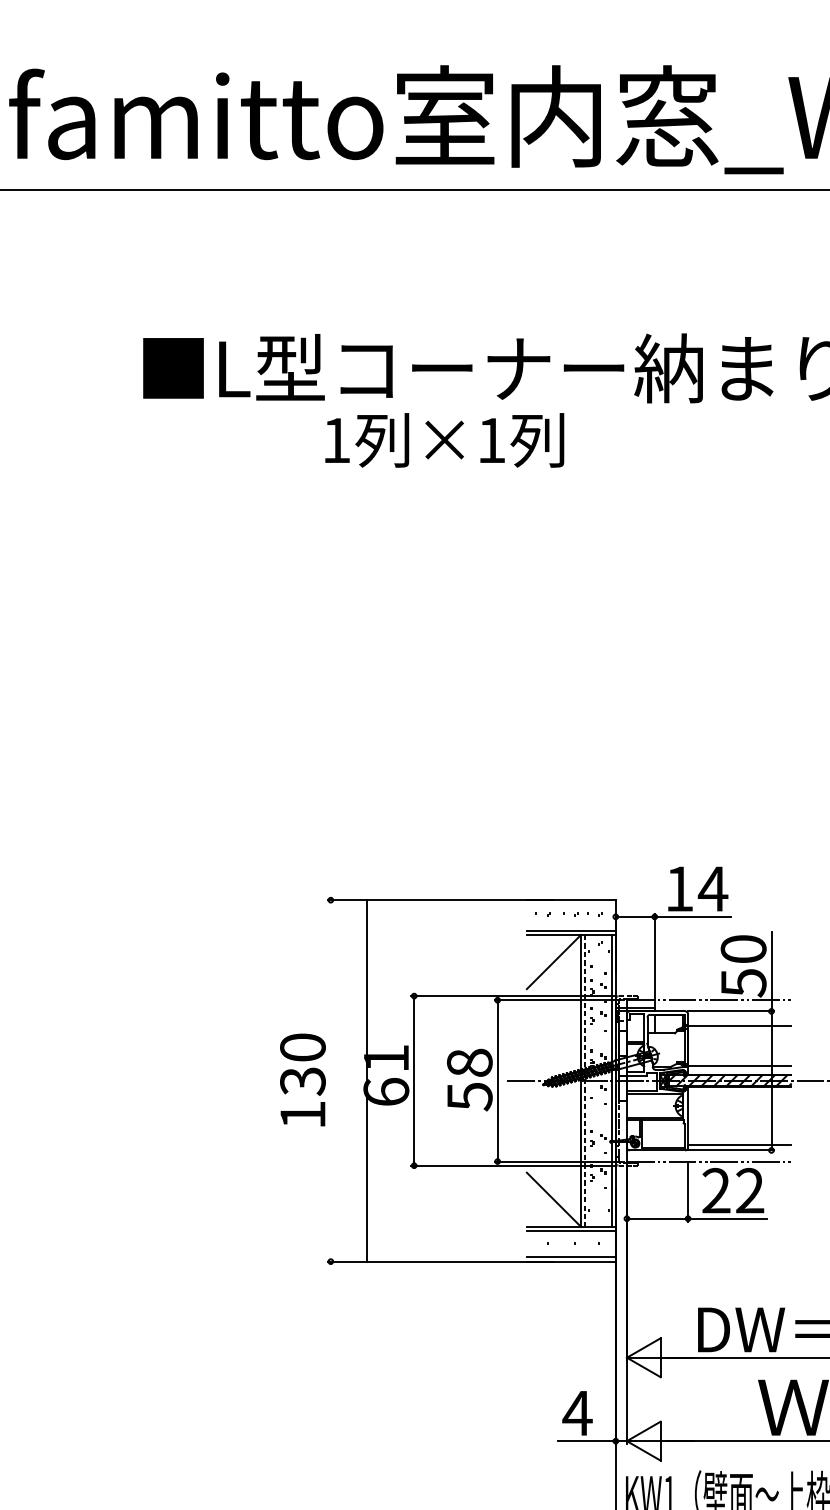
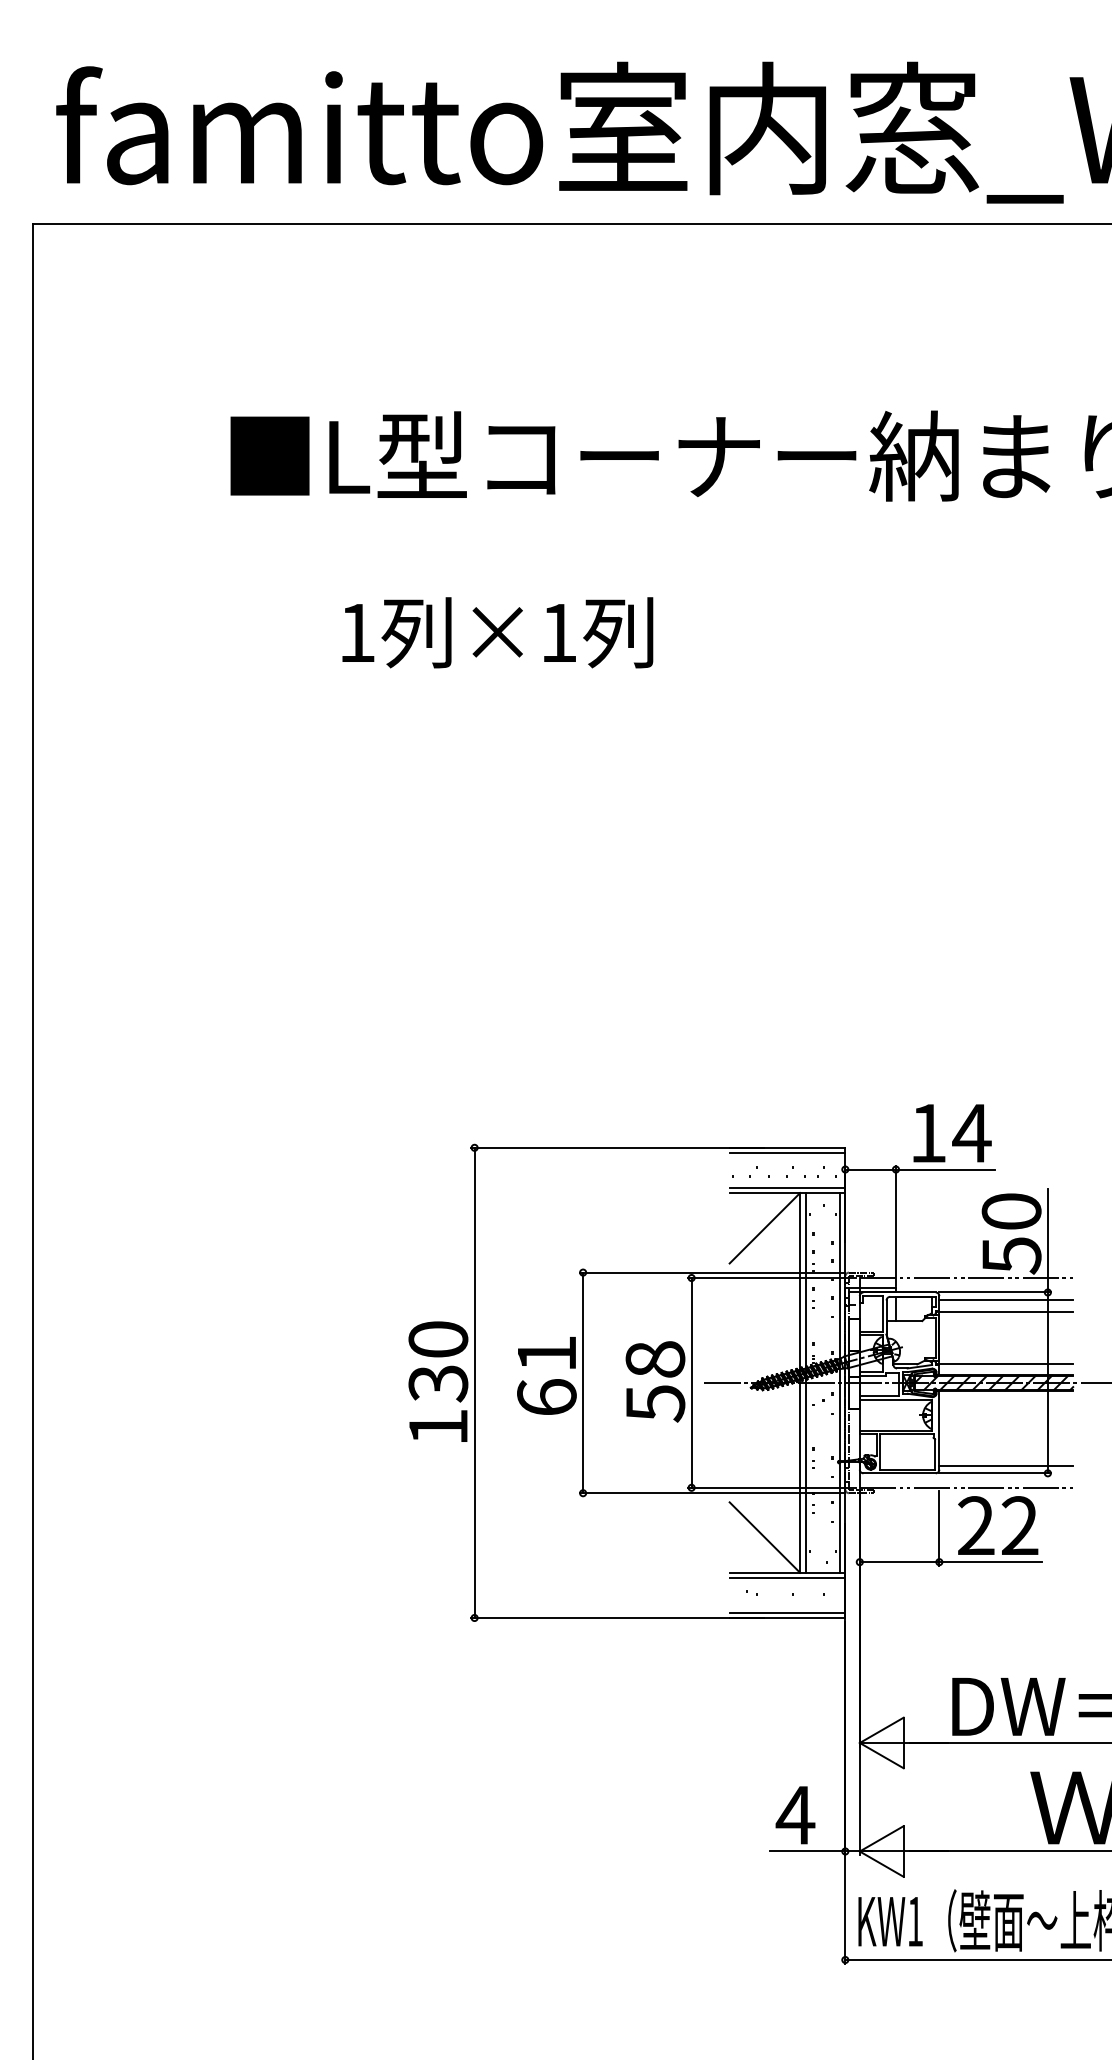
text: (444, 440) -> (497, 632), moved
line: (571, 904) -> (787, 1153), added
line: (739, 1016) -> (1006, 1299), added
line: (366, 1080) -> (474, 1382), moved
line: (585, 1080) -> (805, 1382), dashed -> solid

